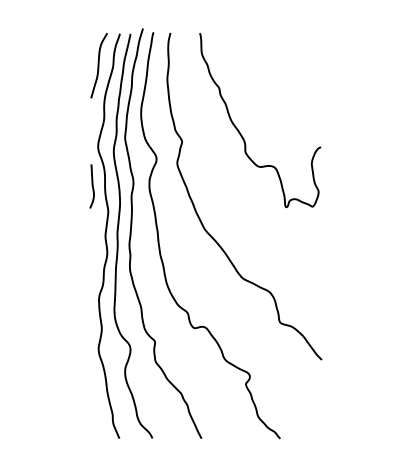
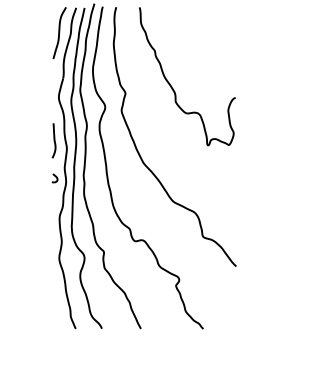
curve: (91, 186) -> (53, 140), moved
curve: (94, 248) -> (55, 178), added

